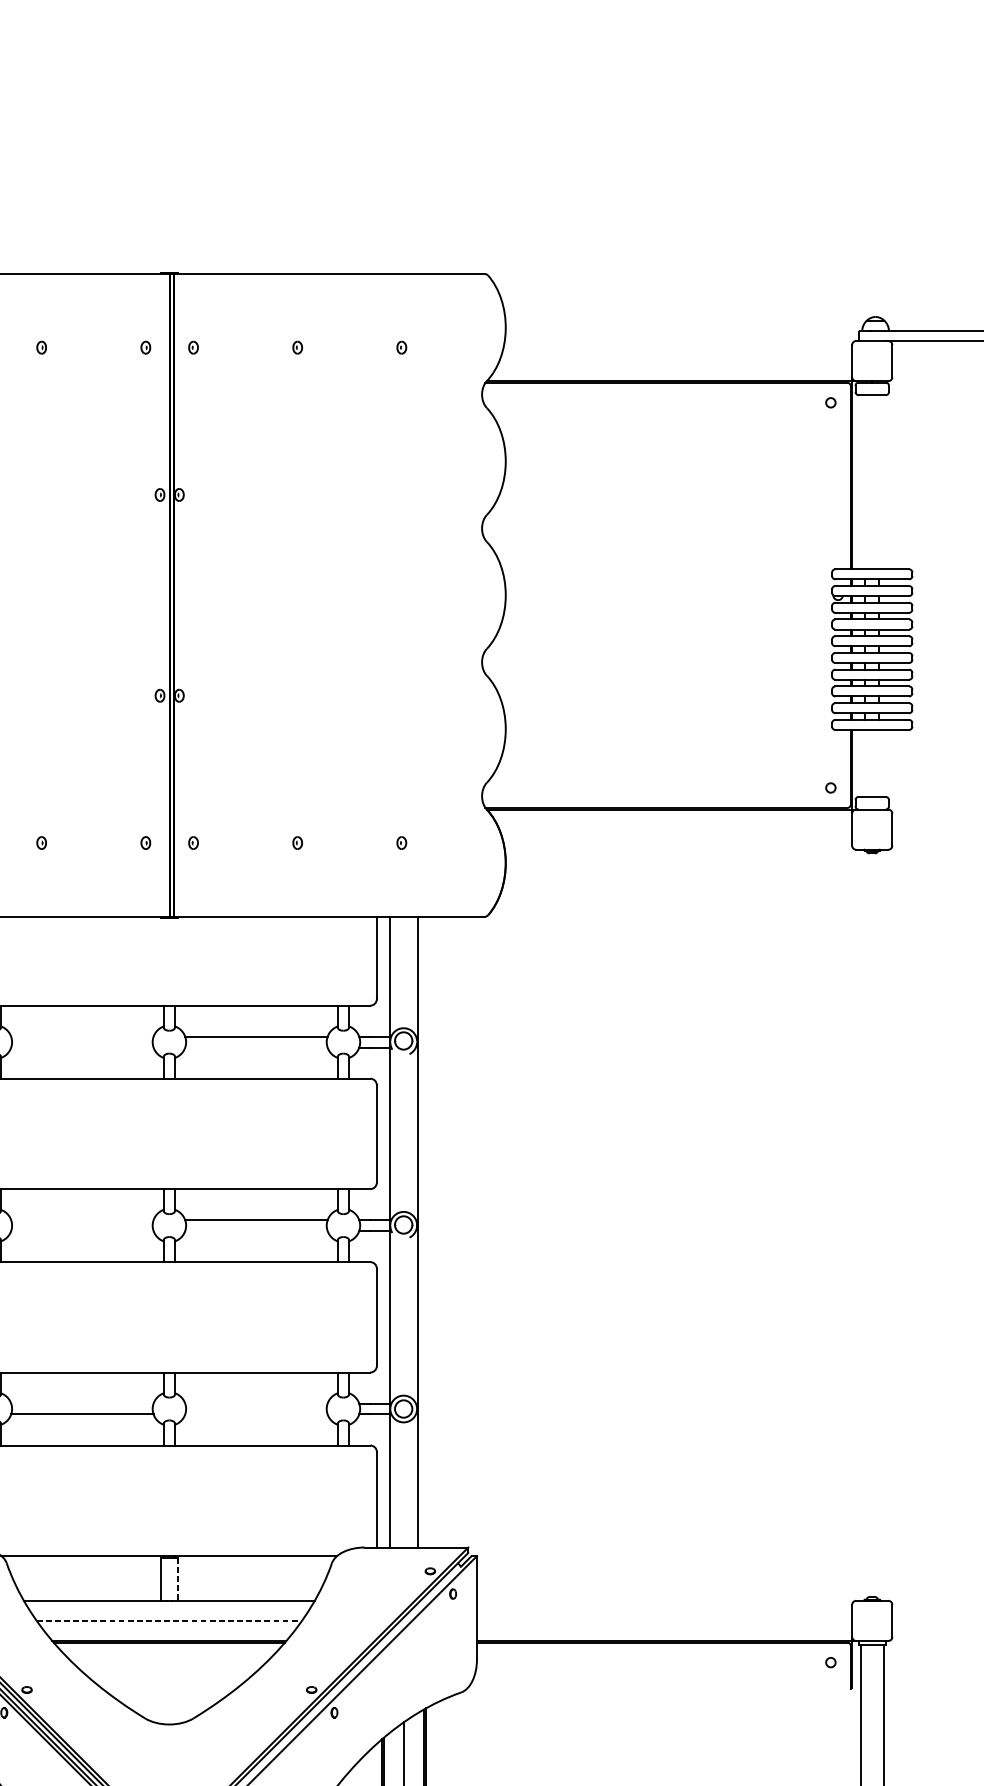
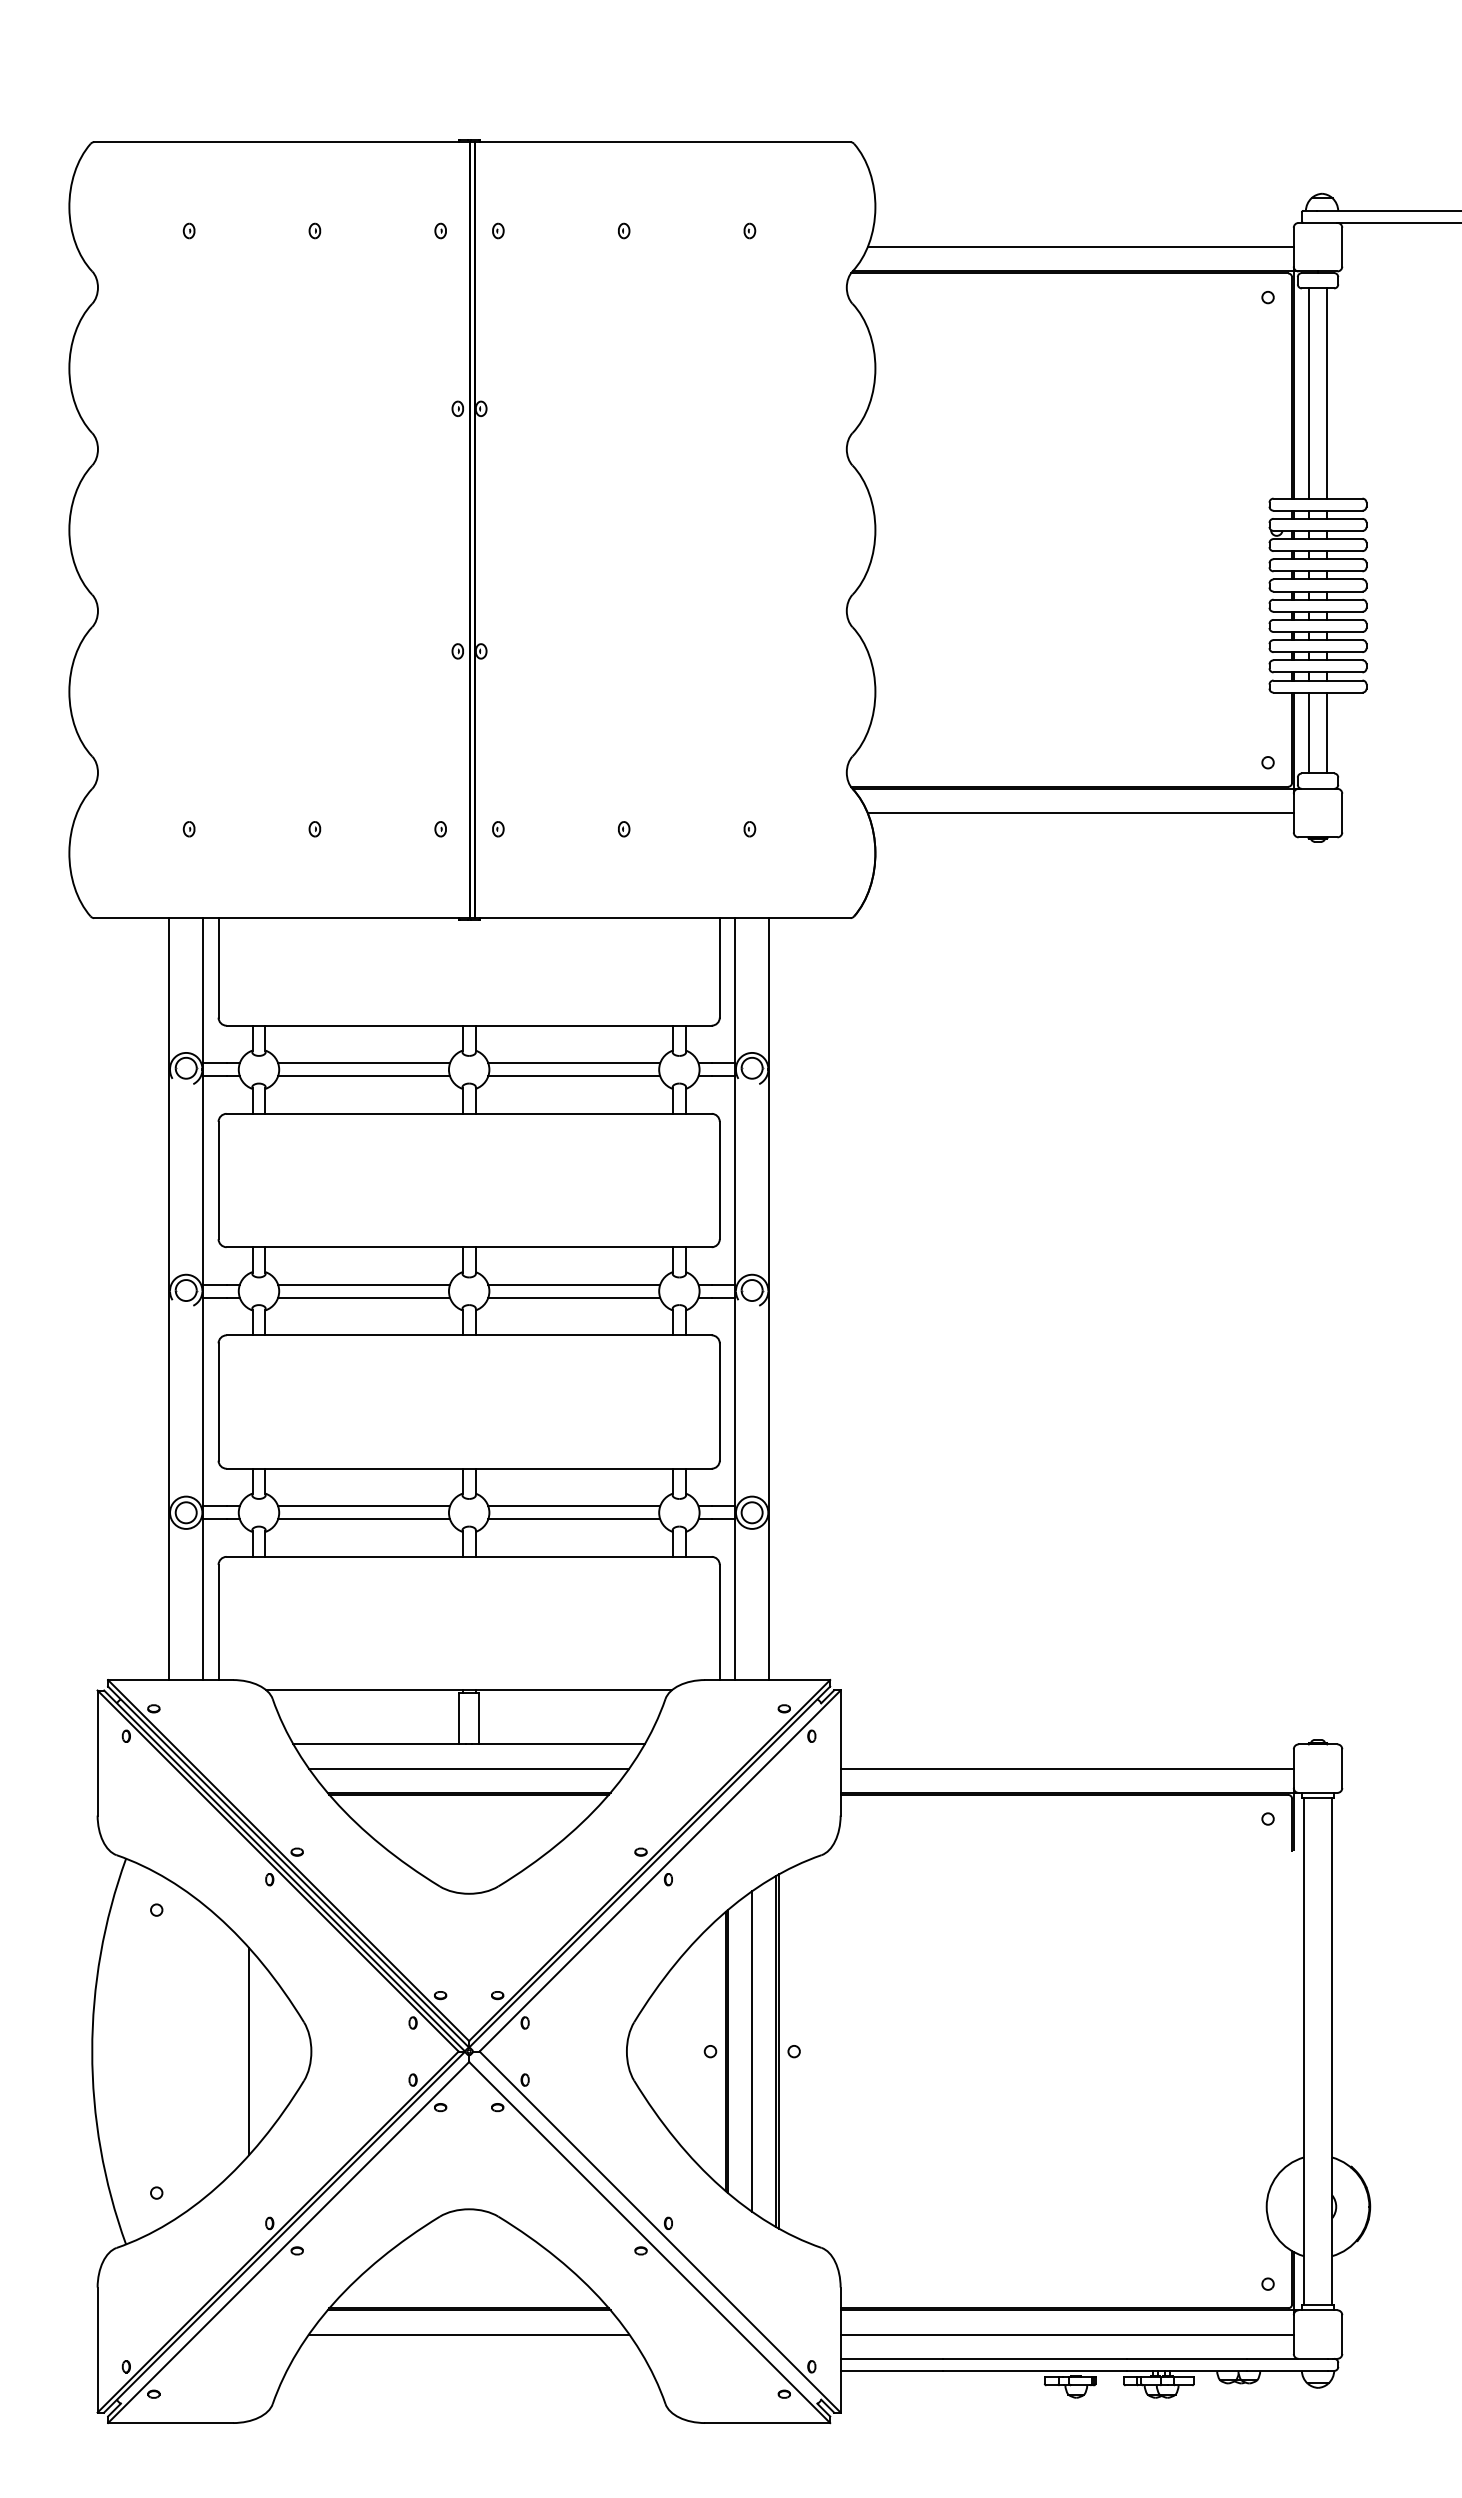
line: (675, 361) -> (1080, 247), added
line: (865, 482) -> (1309, 393), added
line: (879, 482) -> (1326, 393), added
line: (865, 762) -> (1309, 732), added
line: (879, 762) -> (1326, 732), added
line: (675, 830) -> (1080, 813), added
line: (82, 1037) -> (364, 1063), added
line: (82, 1047) -> (364, 1076), added
line: (256, 1047) -> (574, 1076), added
line: (82, 1220) -> (364, 1284), added
line: (82, 1230) -> (364, 1297), added
line: (256, 1230) -> (574, 1297), added
line: (82, 1403) -> (364, 1506), added
line: (256, 1403) -> (574, 1506), added
line: (256, 1414) -> (574, 1519), added
line: (177, 1579) -> (479, 1718), dashed -> solid
line: (169, 1620) -> (469, 1768), dashed -> solid
line: (663, 1620) -> (1066, 1768), added

